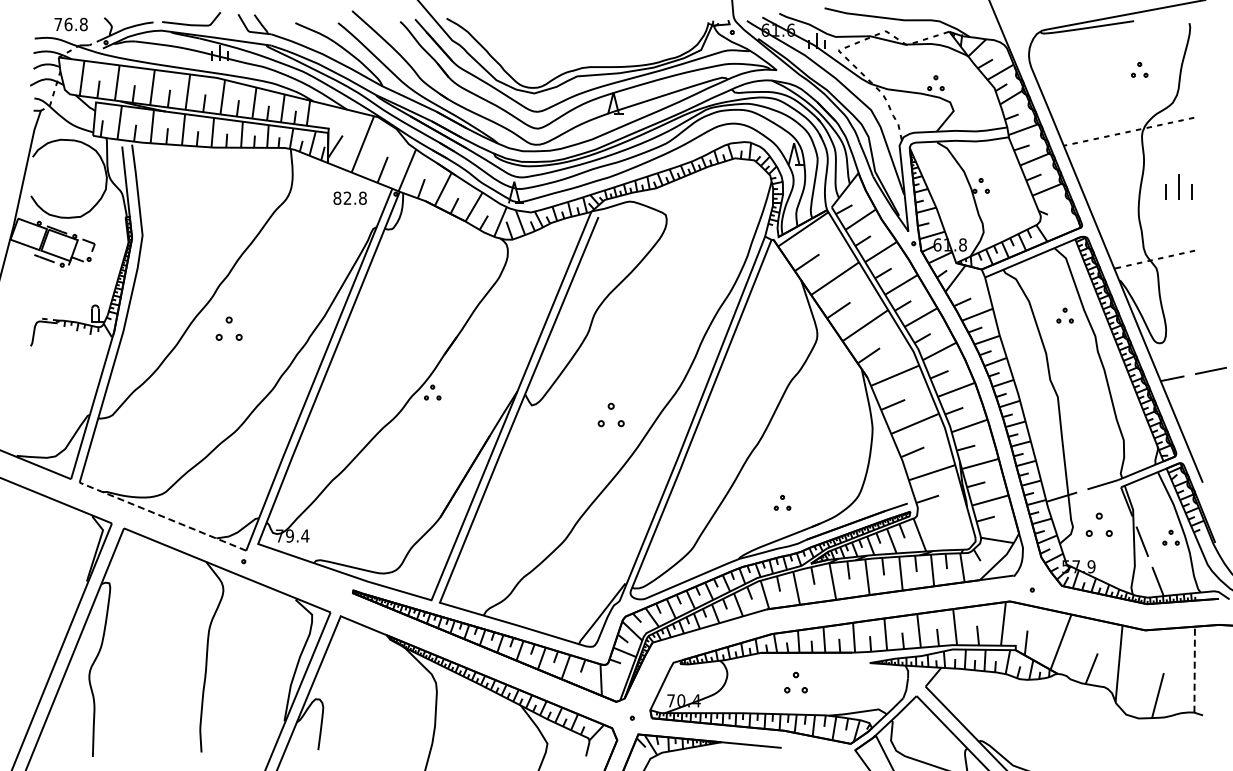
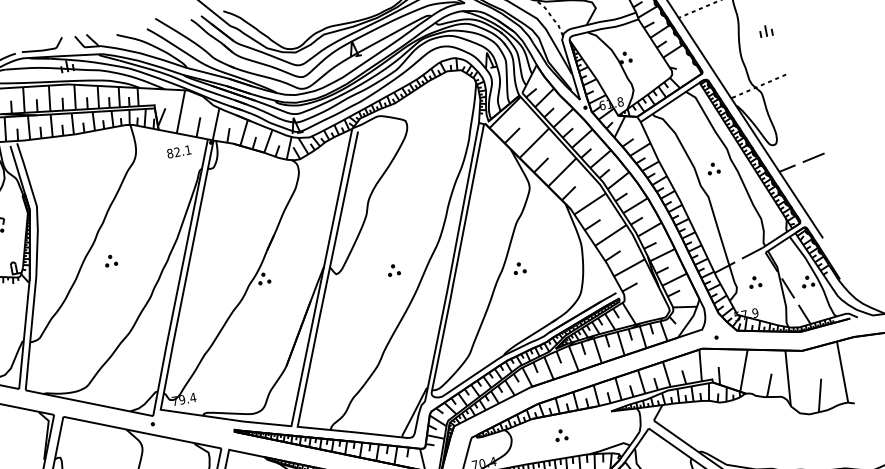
part: (1178, 185) -> (765, 30), size x0.62
text: (362, 197) -> (187, 149), 82.8 -> 82.1
part: (1064, 315) -> (713, 168), moved
part: (228, 328) -> (110, 260), size x0.62
part: (610, 414) -> (393, 270), size x0.62
part: (782, 502) -> (519, 268), moved
line: (162, 516) -> (89, 403), dashed -> solid
part: (1098, 524) -> (754, 282), size x0.62
line: (1194, 669) -> (842, 372), dashed -> solid
part: (795, 682) -> (560, 435), size x0.71

